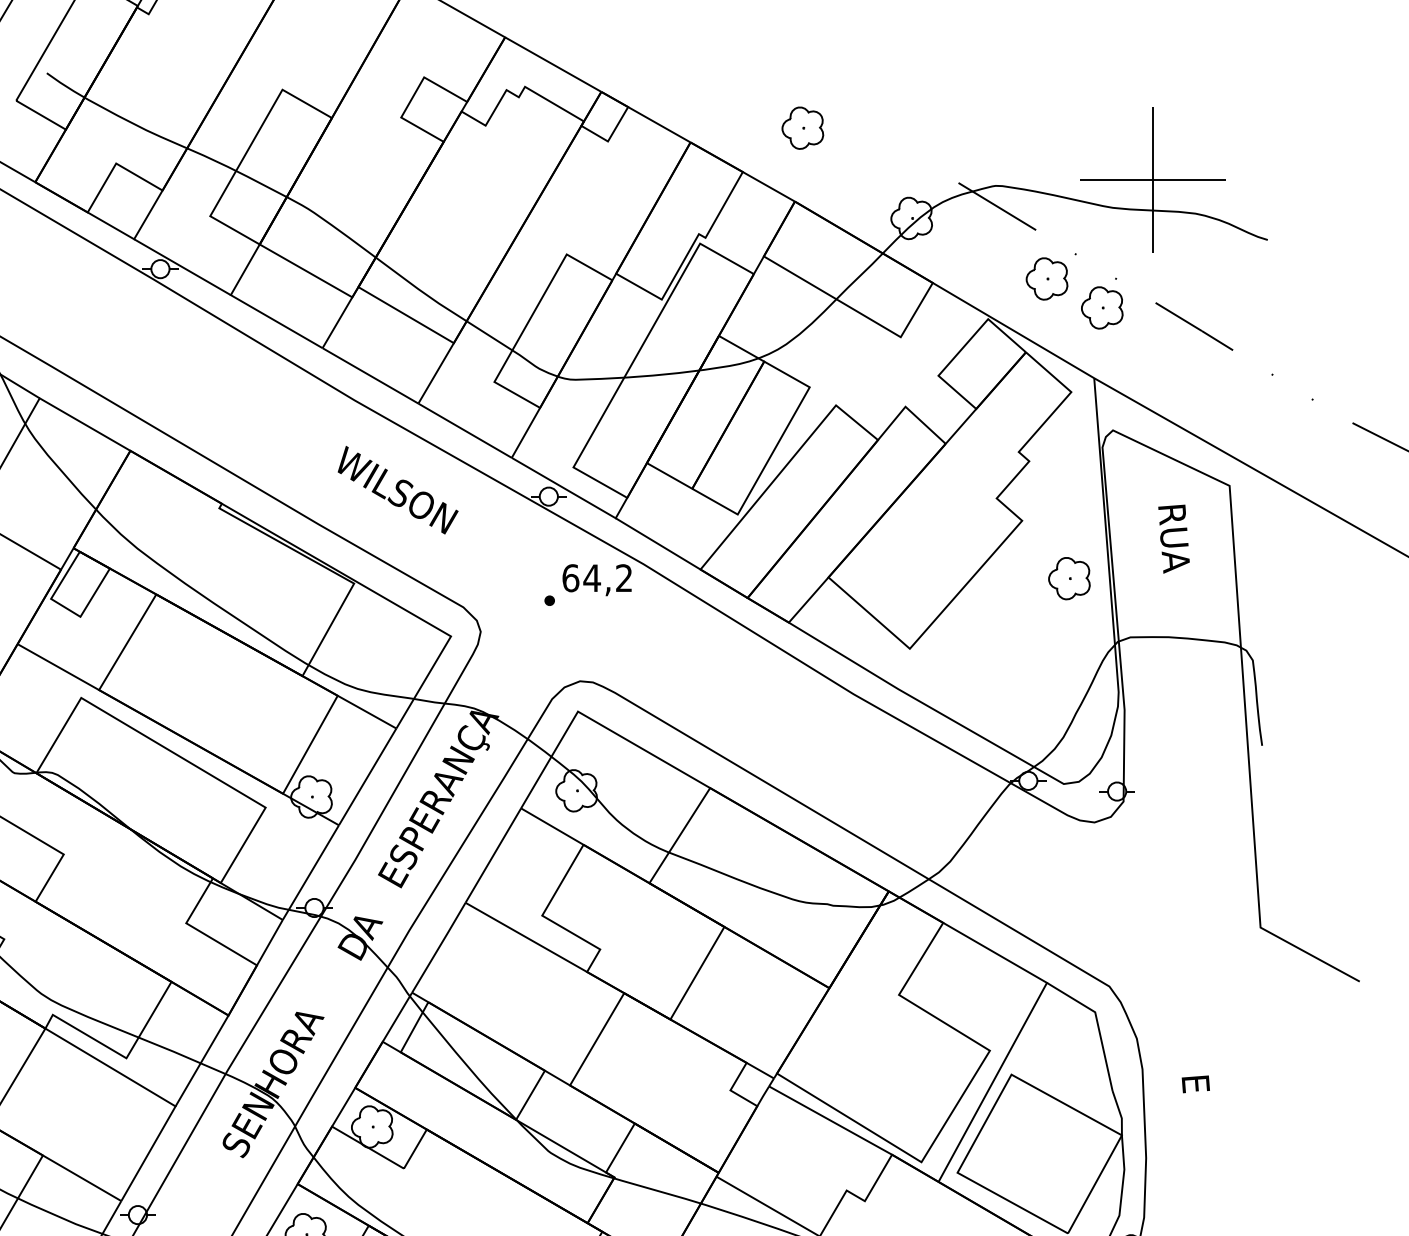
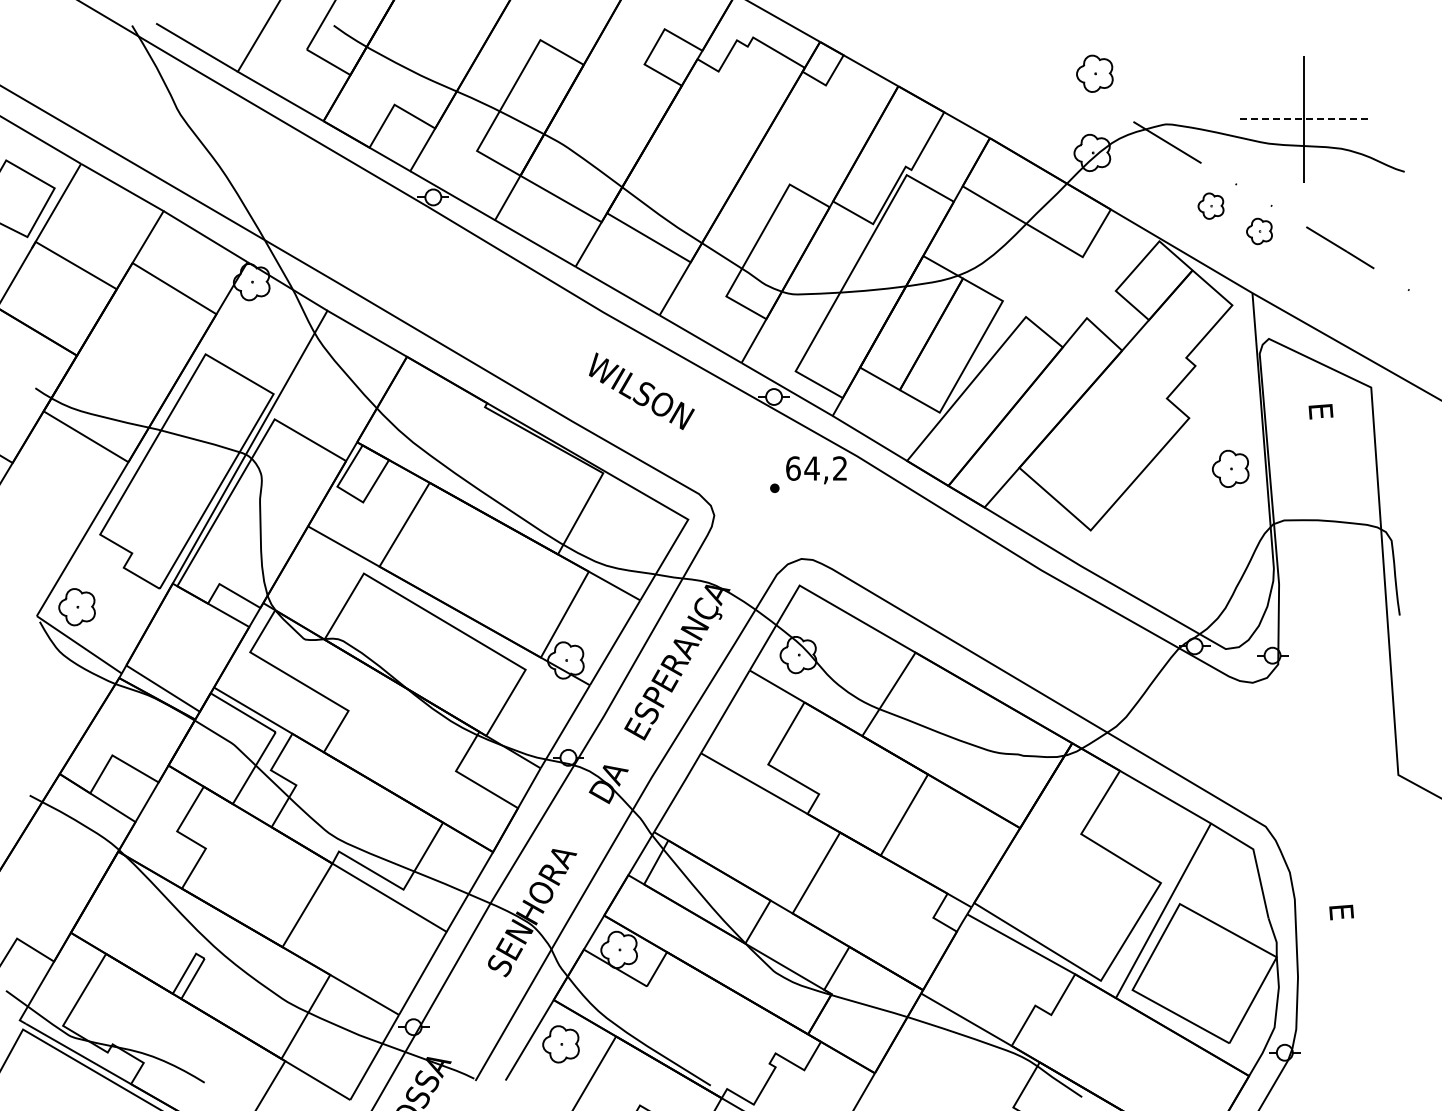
part: (802, 127) -> (1094, 73), moved
line: (1153, 180) -> (1304, 119), solid -> dashed
part: (1046, 279) -> (1210, 206), size x0.7
part: (1102, 307) -> (1259, 231), size x0.7
text: (1174, 540) -> (1322, 435), RUA -> E

